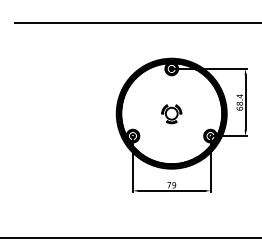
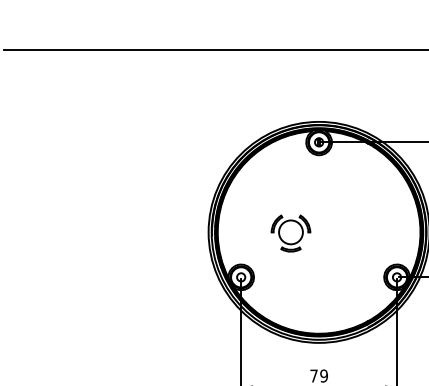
part: (171, 114) -> (290, 233), moved

